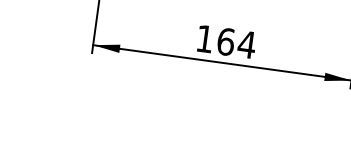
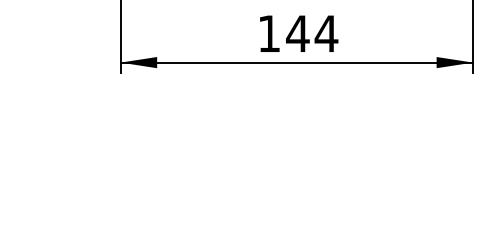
text: (225, 41) -> (297, 33), 164 -> 144

